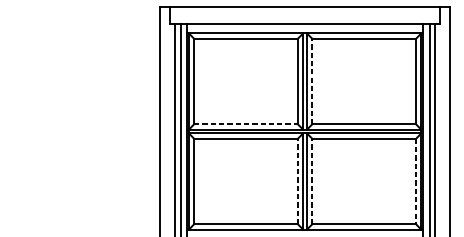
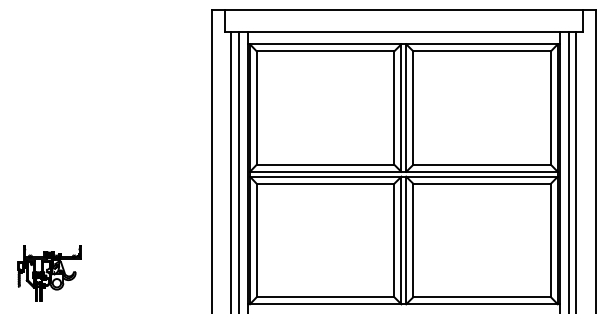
line: (312, 81) -> (413, 108), dashed -> solid
line: (245, 124) -> (325, 164), dashed -> solid
line: (298, 181) -> (394, 240), dashed -> solid
line: (312, 181) -> (413, 240), dashed -> solid
line: (415, 181) -> (550, 240), dashed -> solid
part: (37, 206) -> (49, 273), added

